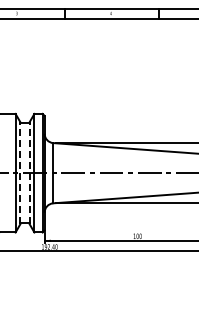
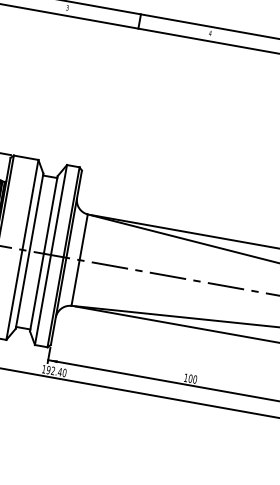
line: (20, 172) -> (30, 250), dashed -> solid
line: (29, 172) -> (43, 252), dashed -> solid

